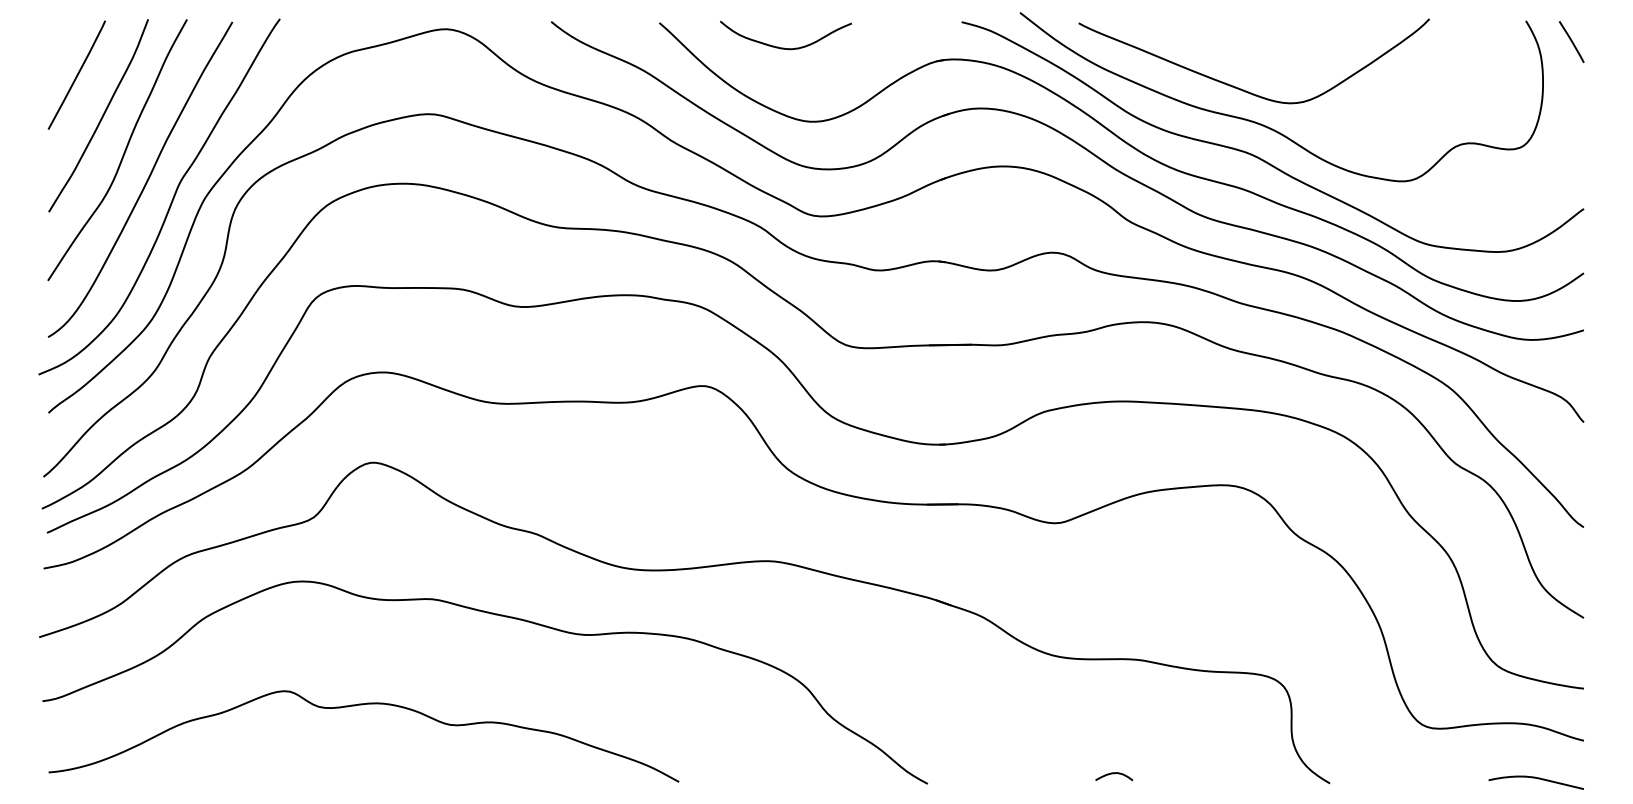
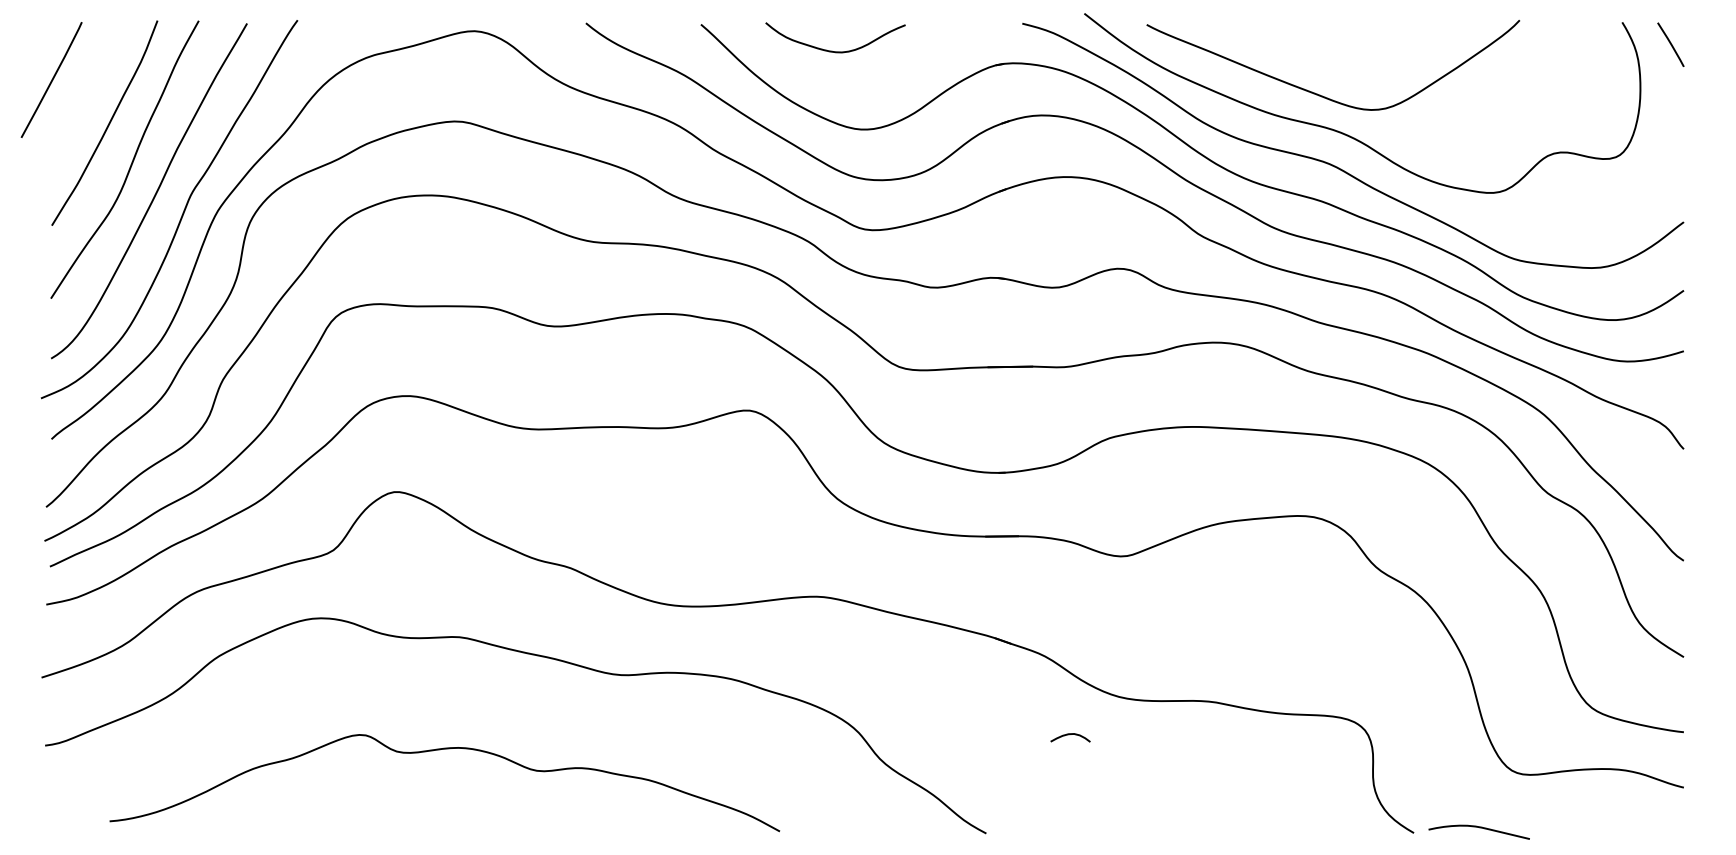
line: (76, 74) -> (51, 79), moved
curve: (359, 705) -> (440, 750), moved
curve: (1113, 774) -> (1069, 735), moved
curve: (1536, 779) -> (1479, 828), moved

